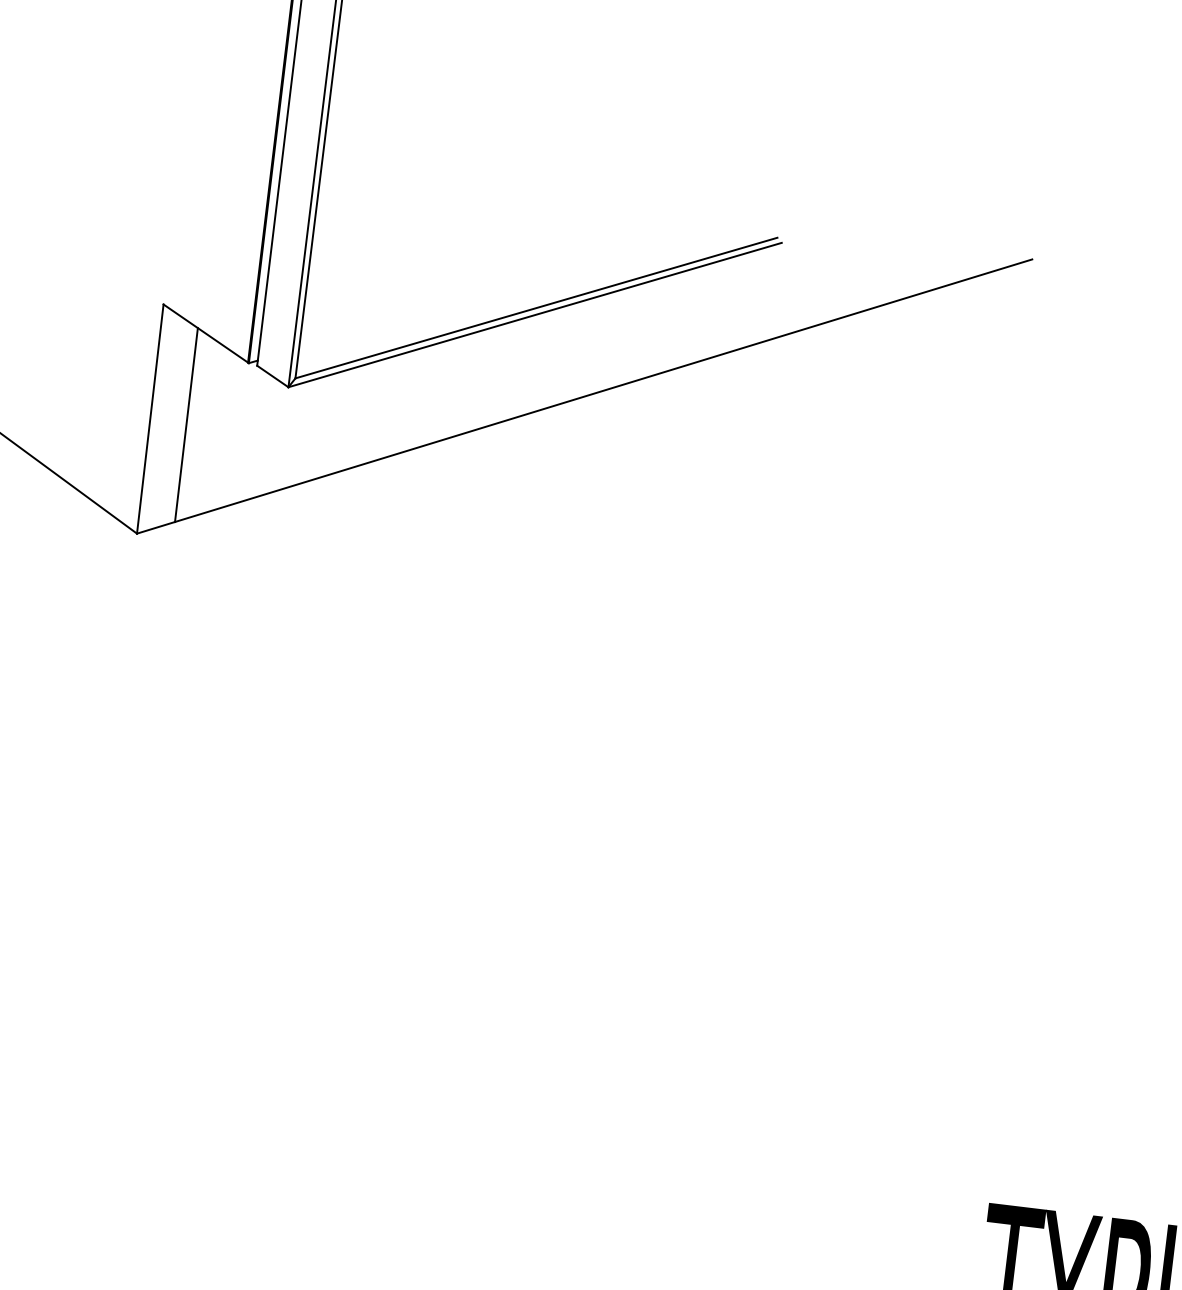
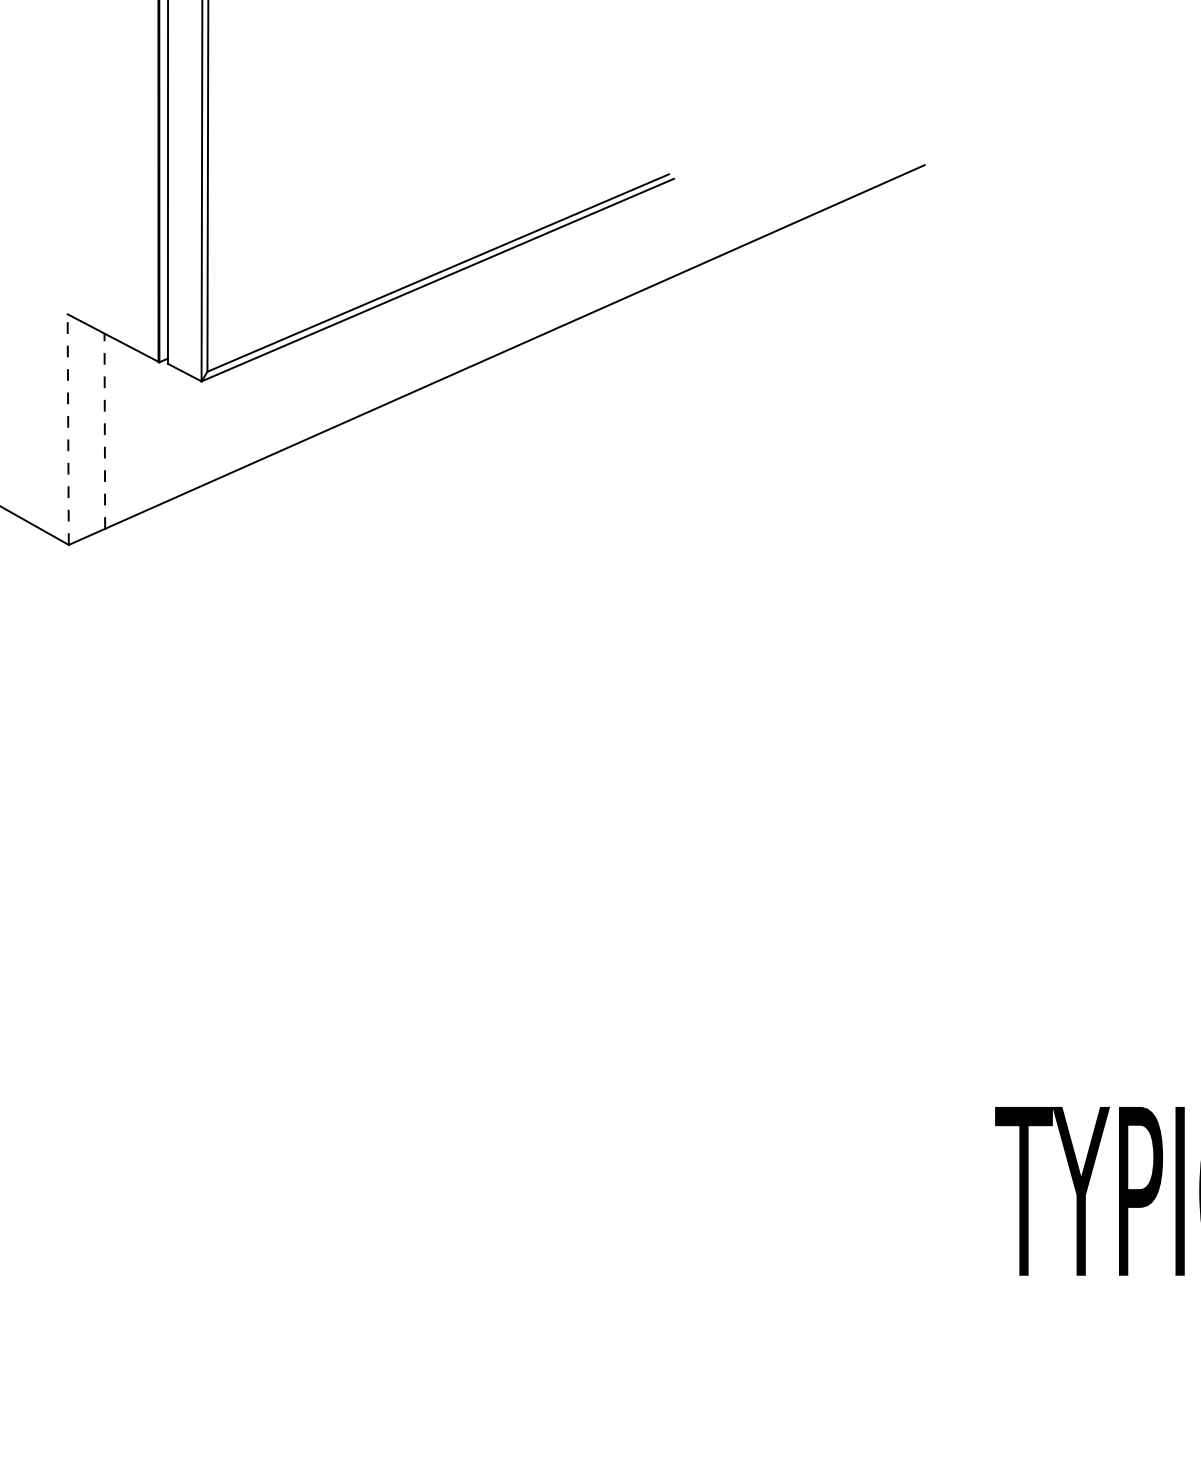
line: (150, 418) -> (68, 429), solid -> dashed
line: (186, 425) -> (104, 431), solid -> dashed

